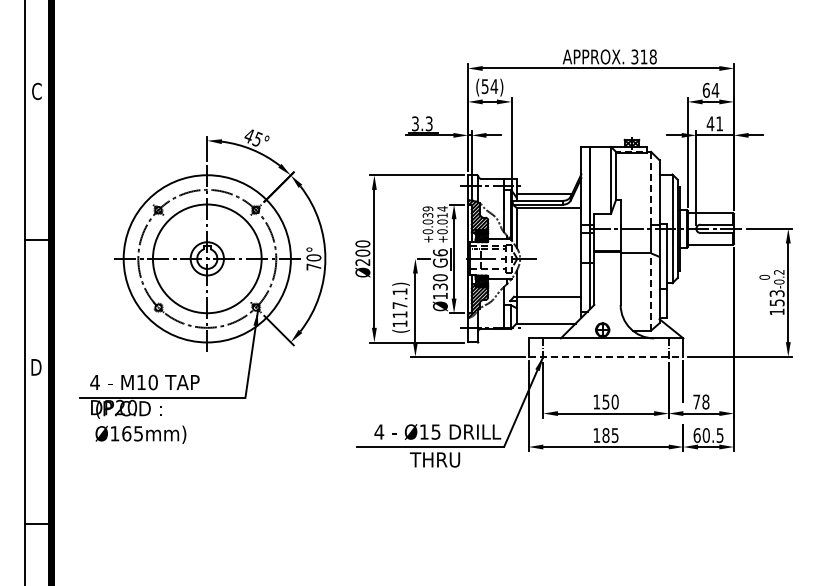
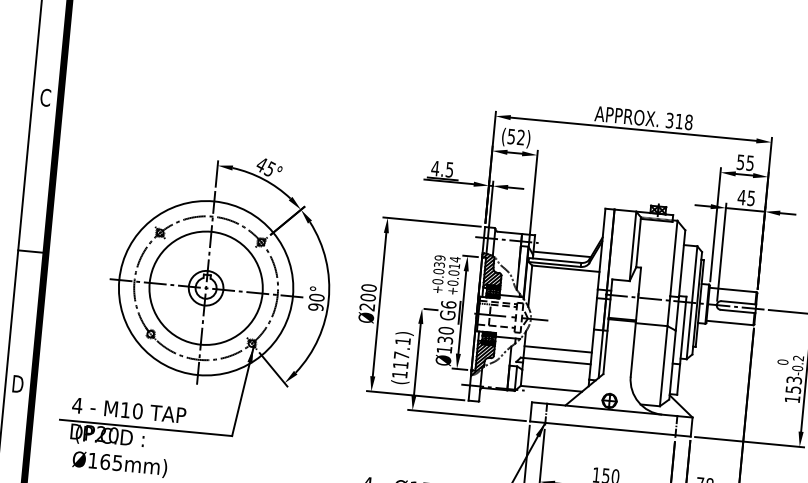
text: (494, 86) -> (521, 137), (54) -> (52)
text: (710, 89) -> (745, 161), 64 -> 55
text: (421, 123) -> (441, 168), 3.3 -> 4.5
text: (719, 123) -> (751, 197), 41 -> 45
line: (651, 188) -> (674, 258), dashed -> solid
text: (313, 266) -> (315, 306), 70° -> 90°
line: (548, 285) -> (557, 349), added
line: (651, 291) -> (664, 365), dashed -> solid
line: (606, 356) -> (610, 428), dashed -> solid

